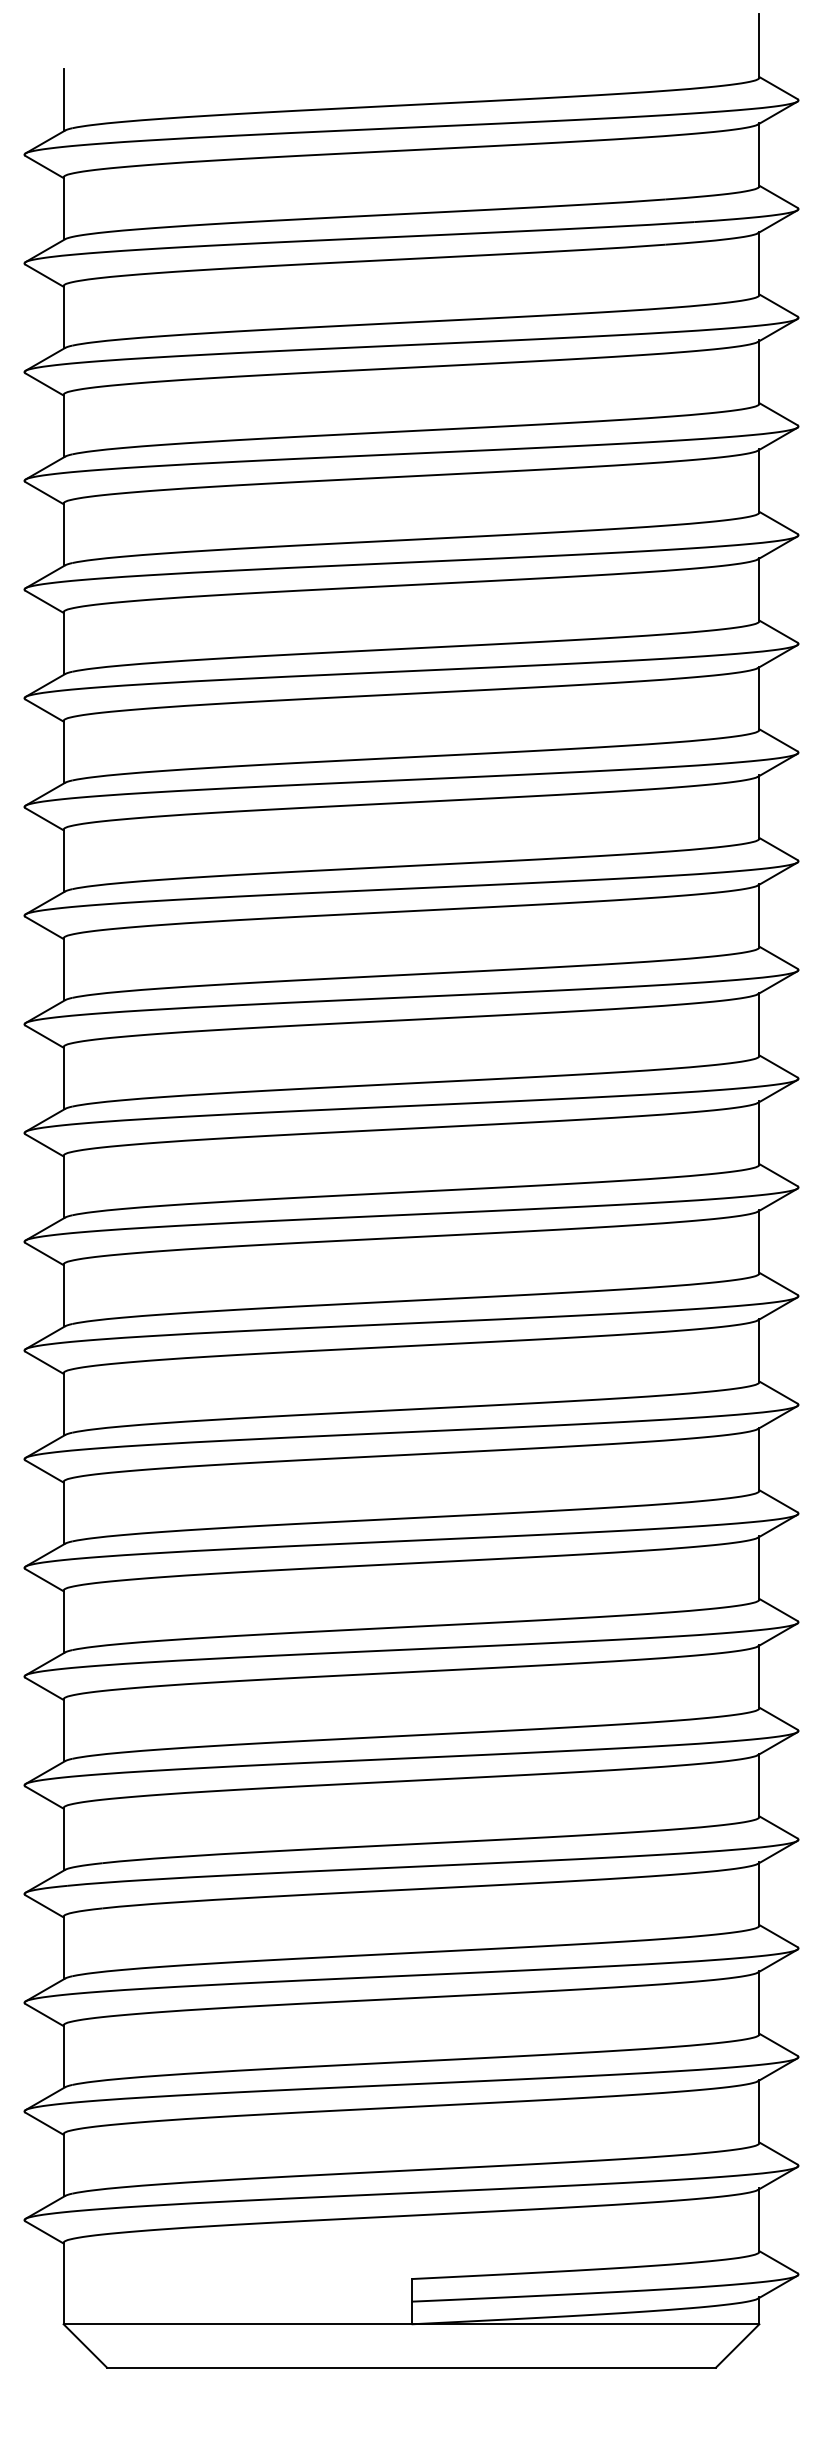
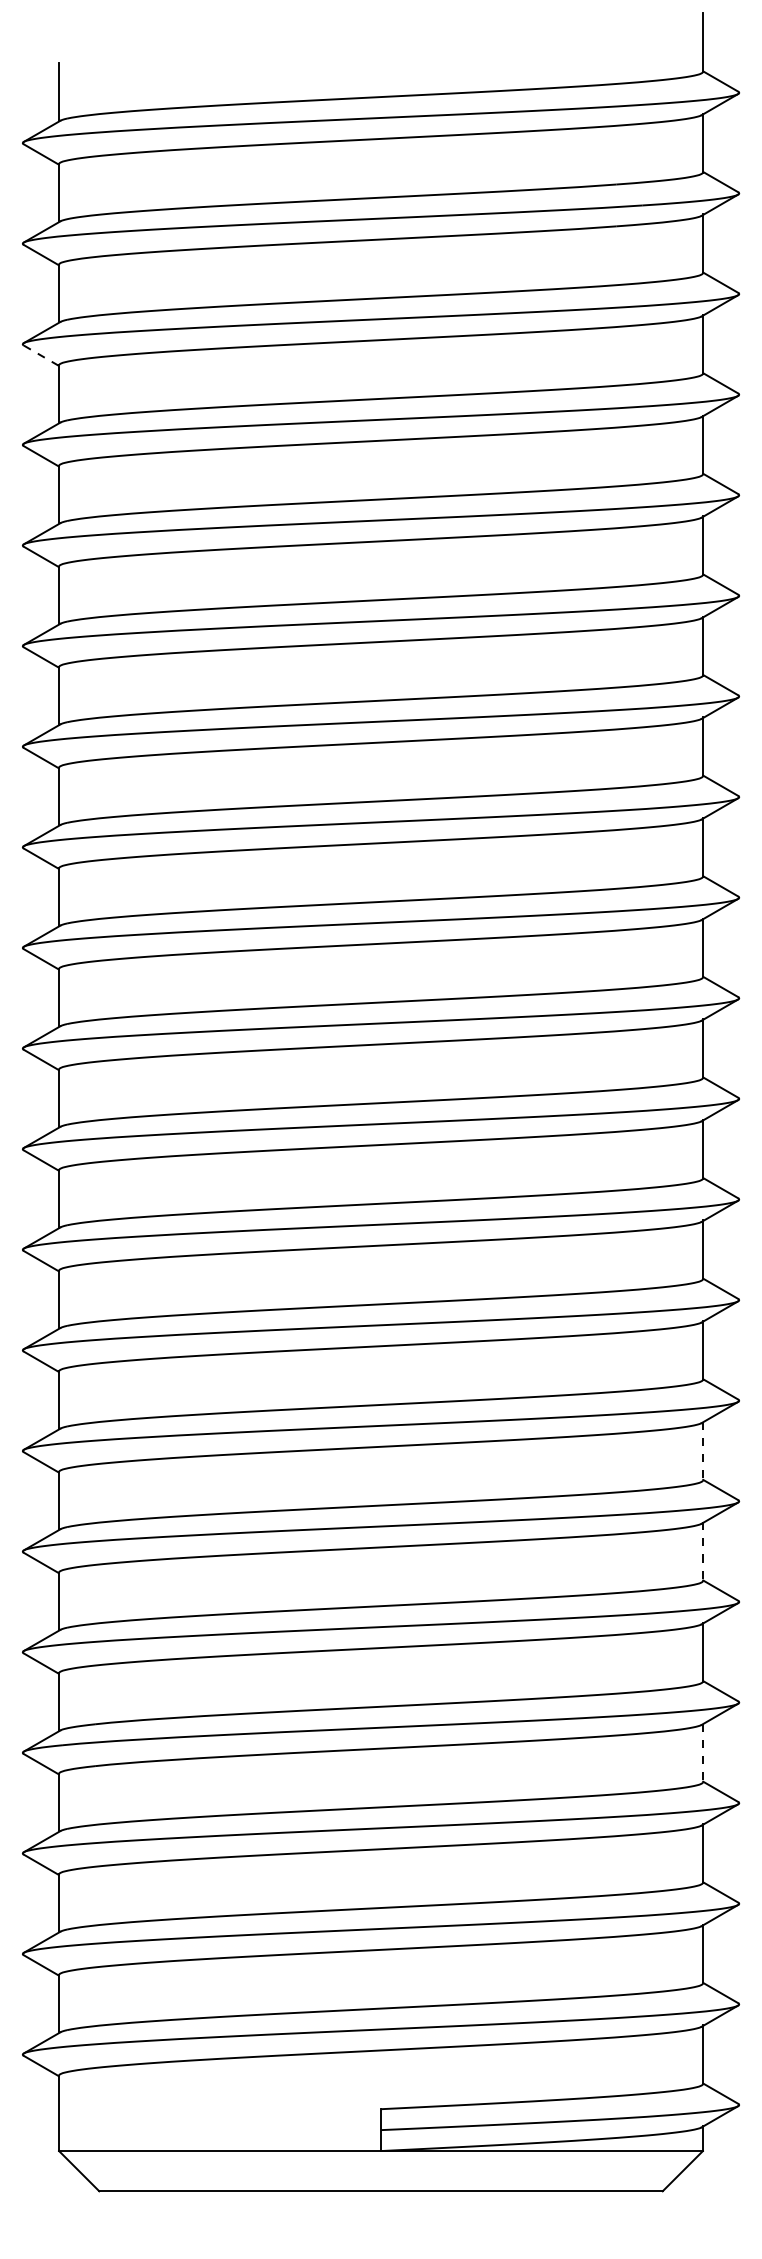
line: (44, 384) -> (41, 355), solid -> dashed
line: (759, 1567) -> (703, 1450), solid -> dashed
line: (759, 1676) -> (703, 1551), solid -> dashed
line: (759, 1894) -> (703, 1753), solid -> dashed

